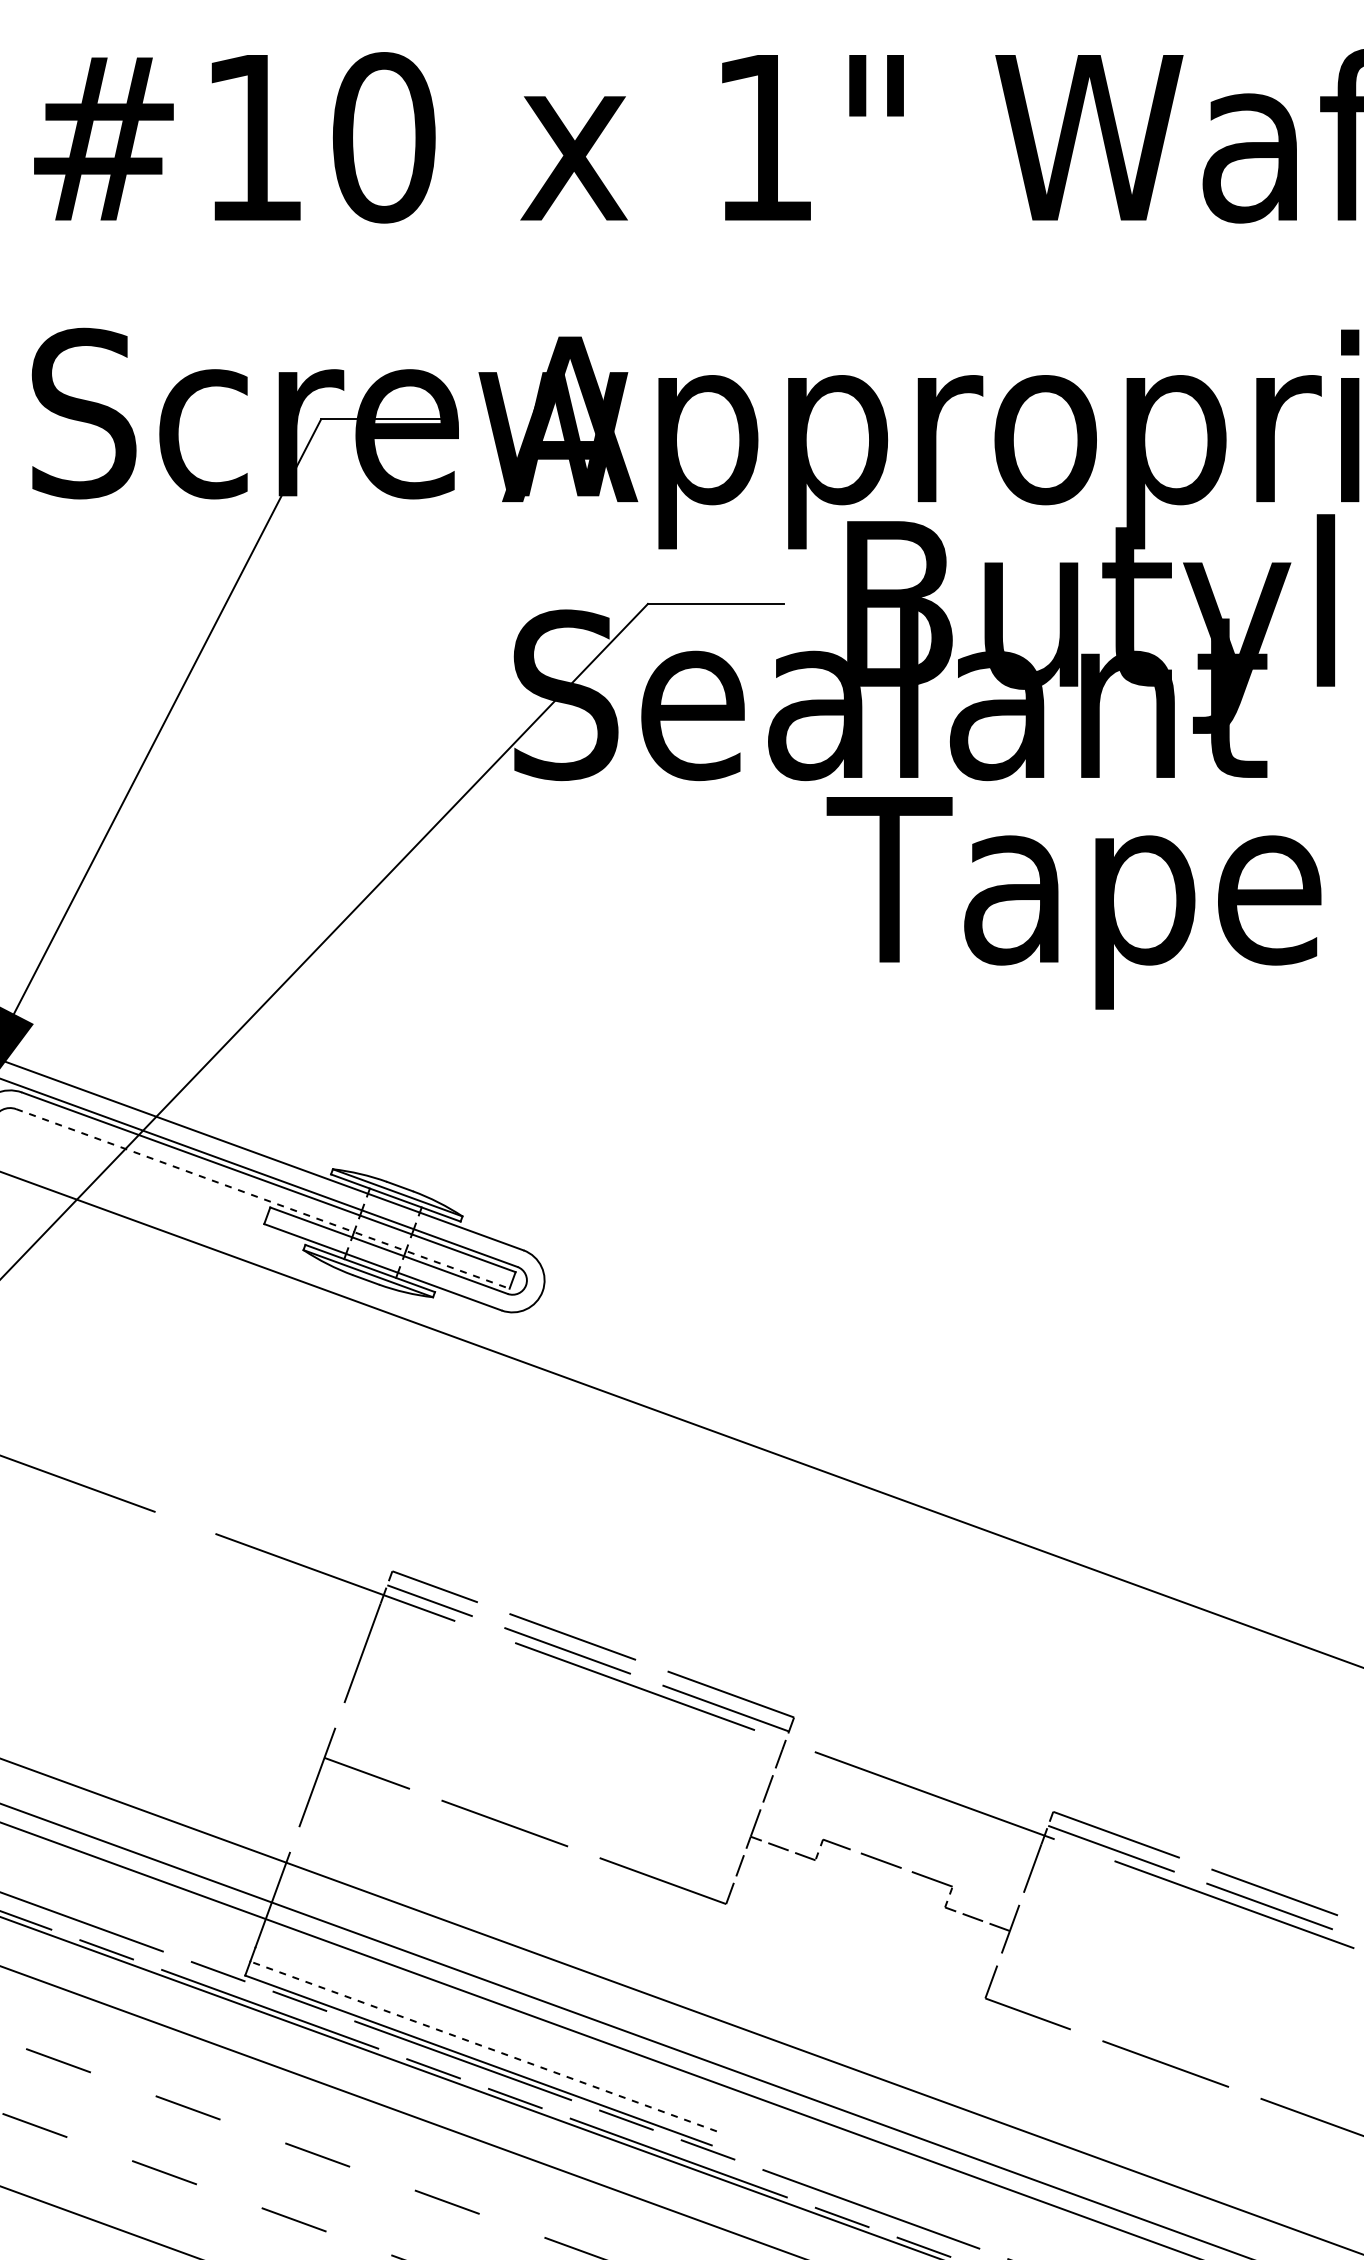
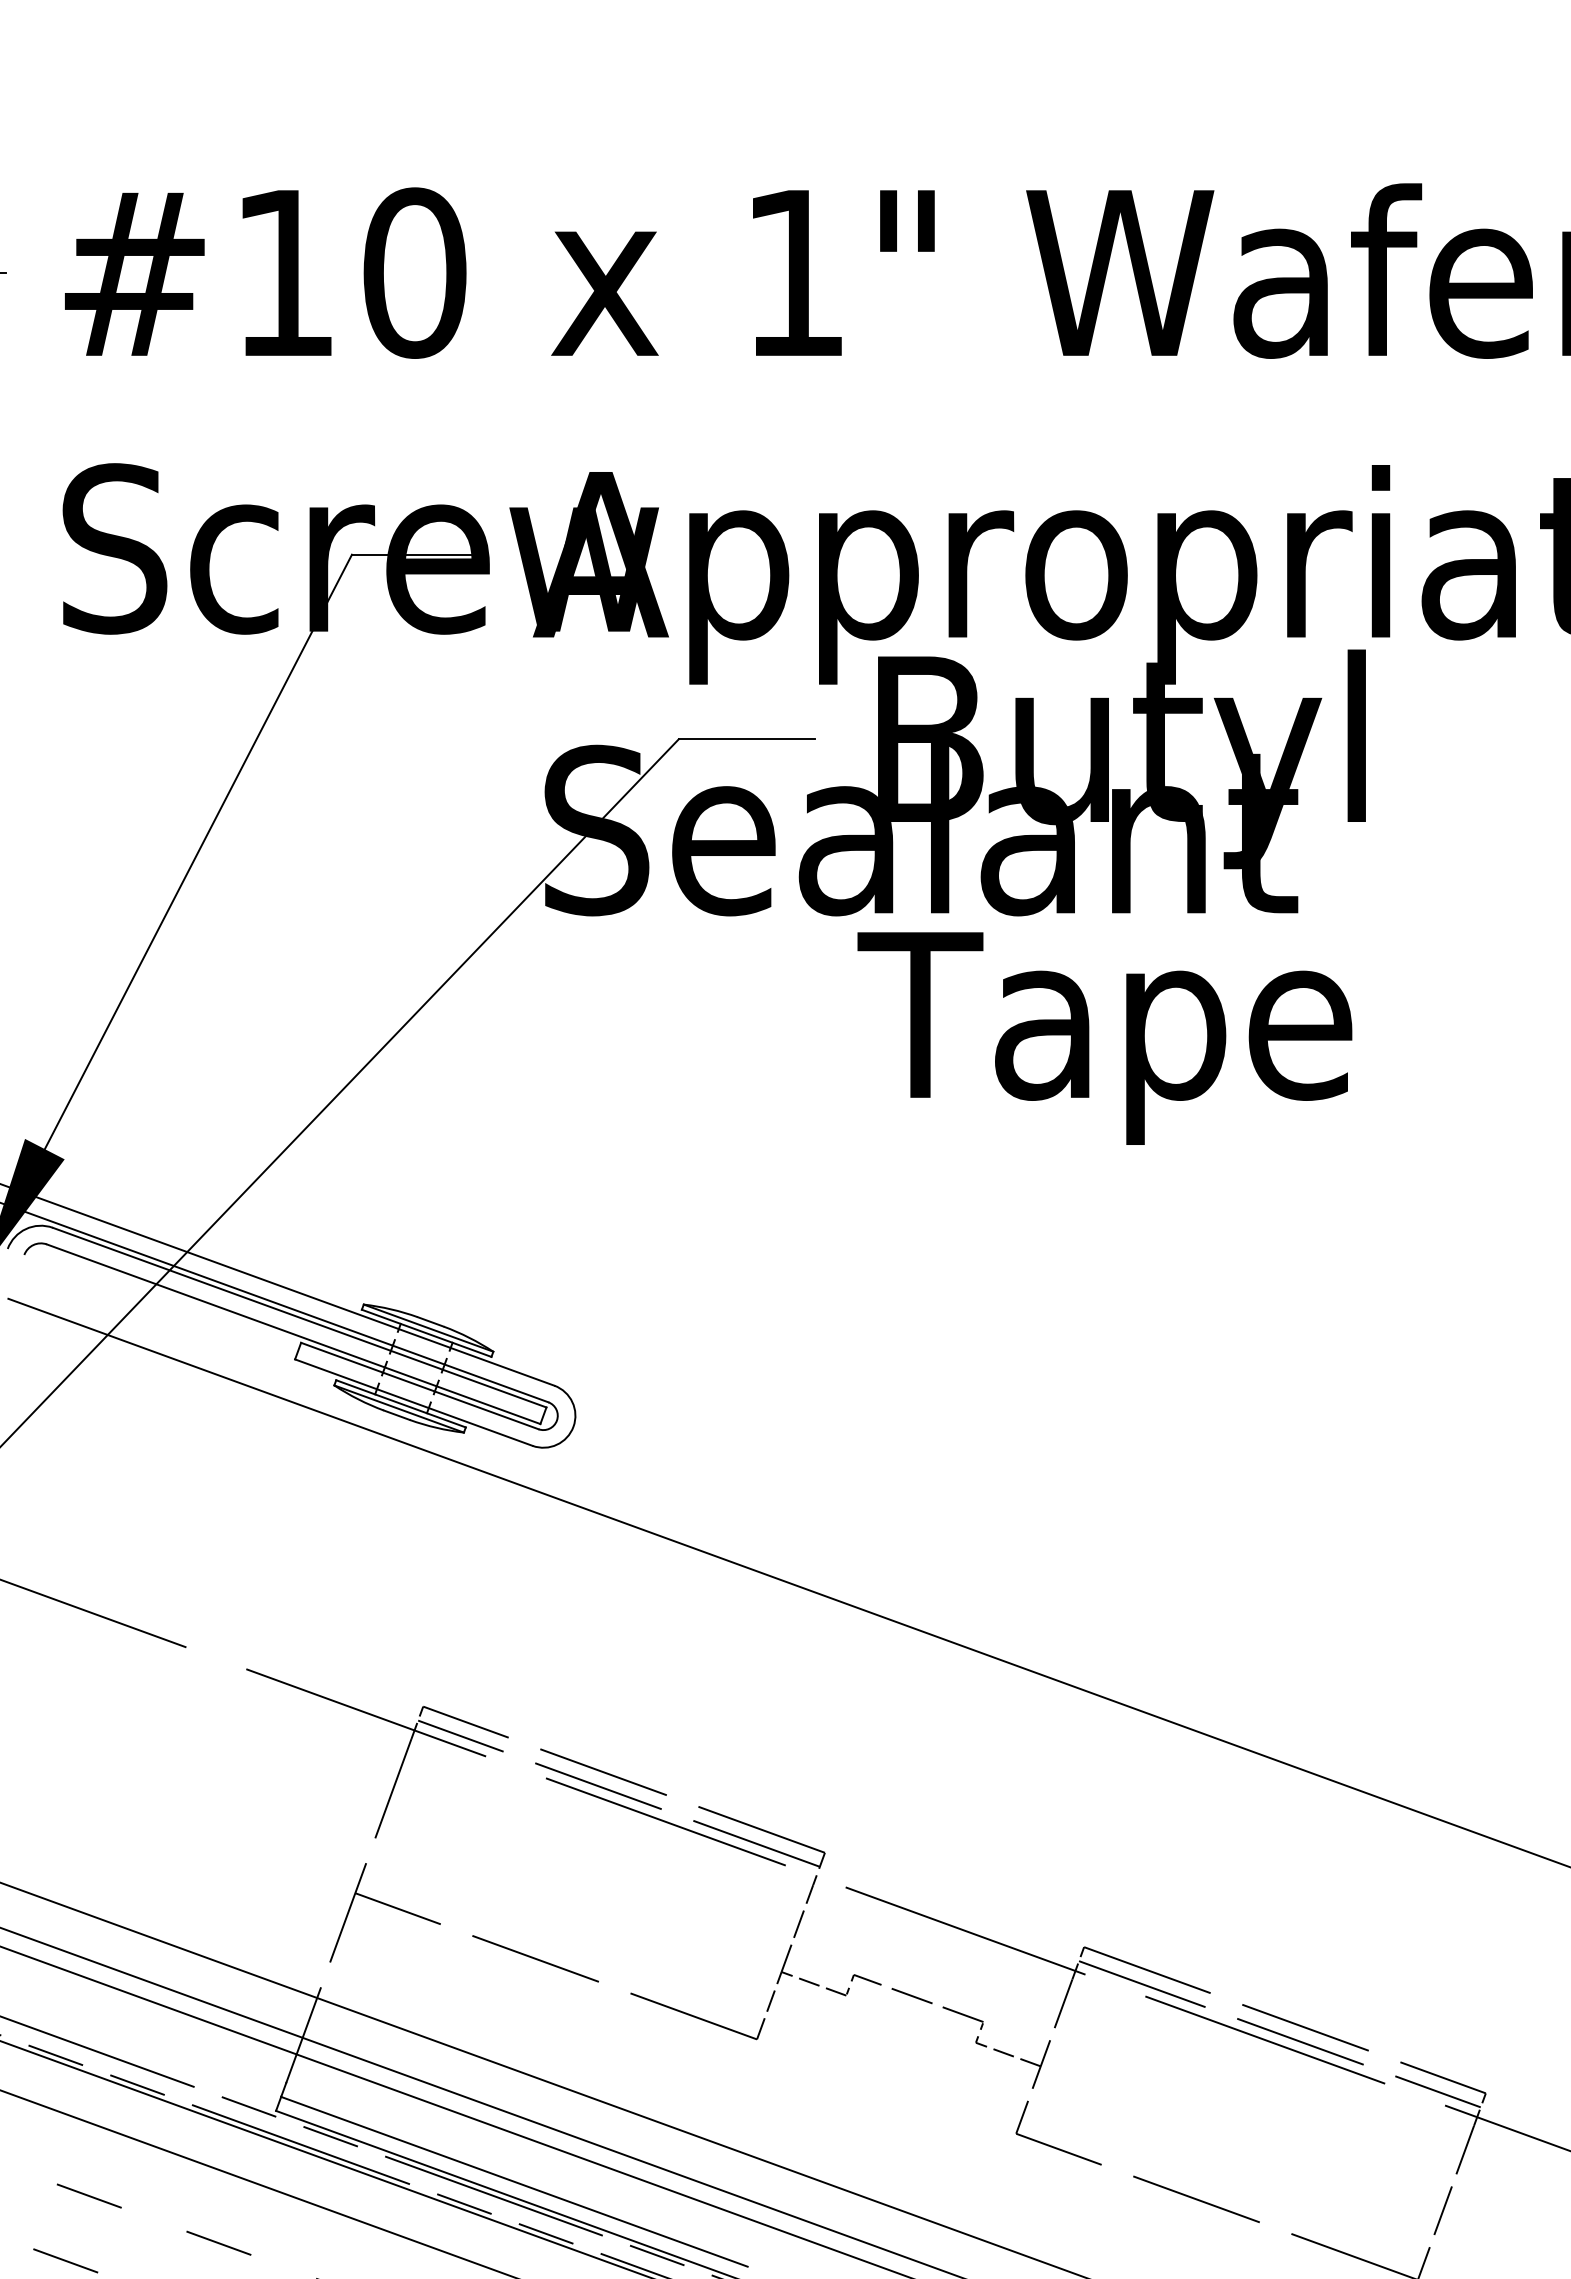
line: (262, 1199) -> (293, 1334), dashed -> solid
line: (482, 2046) -> (513, 2181), dashed -> solid

